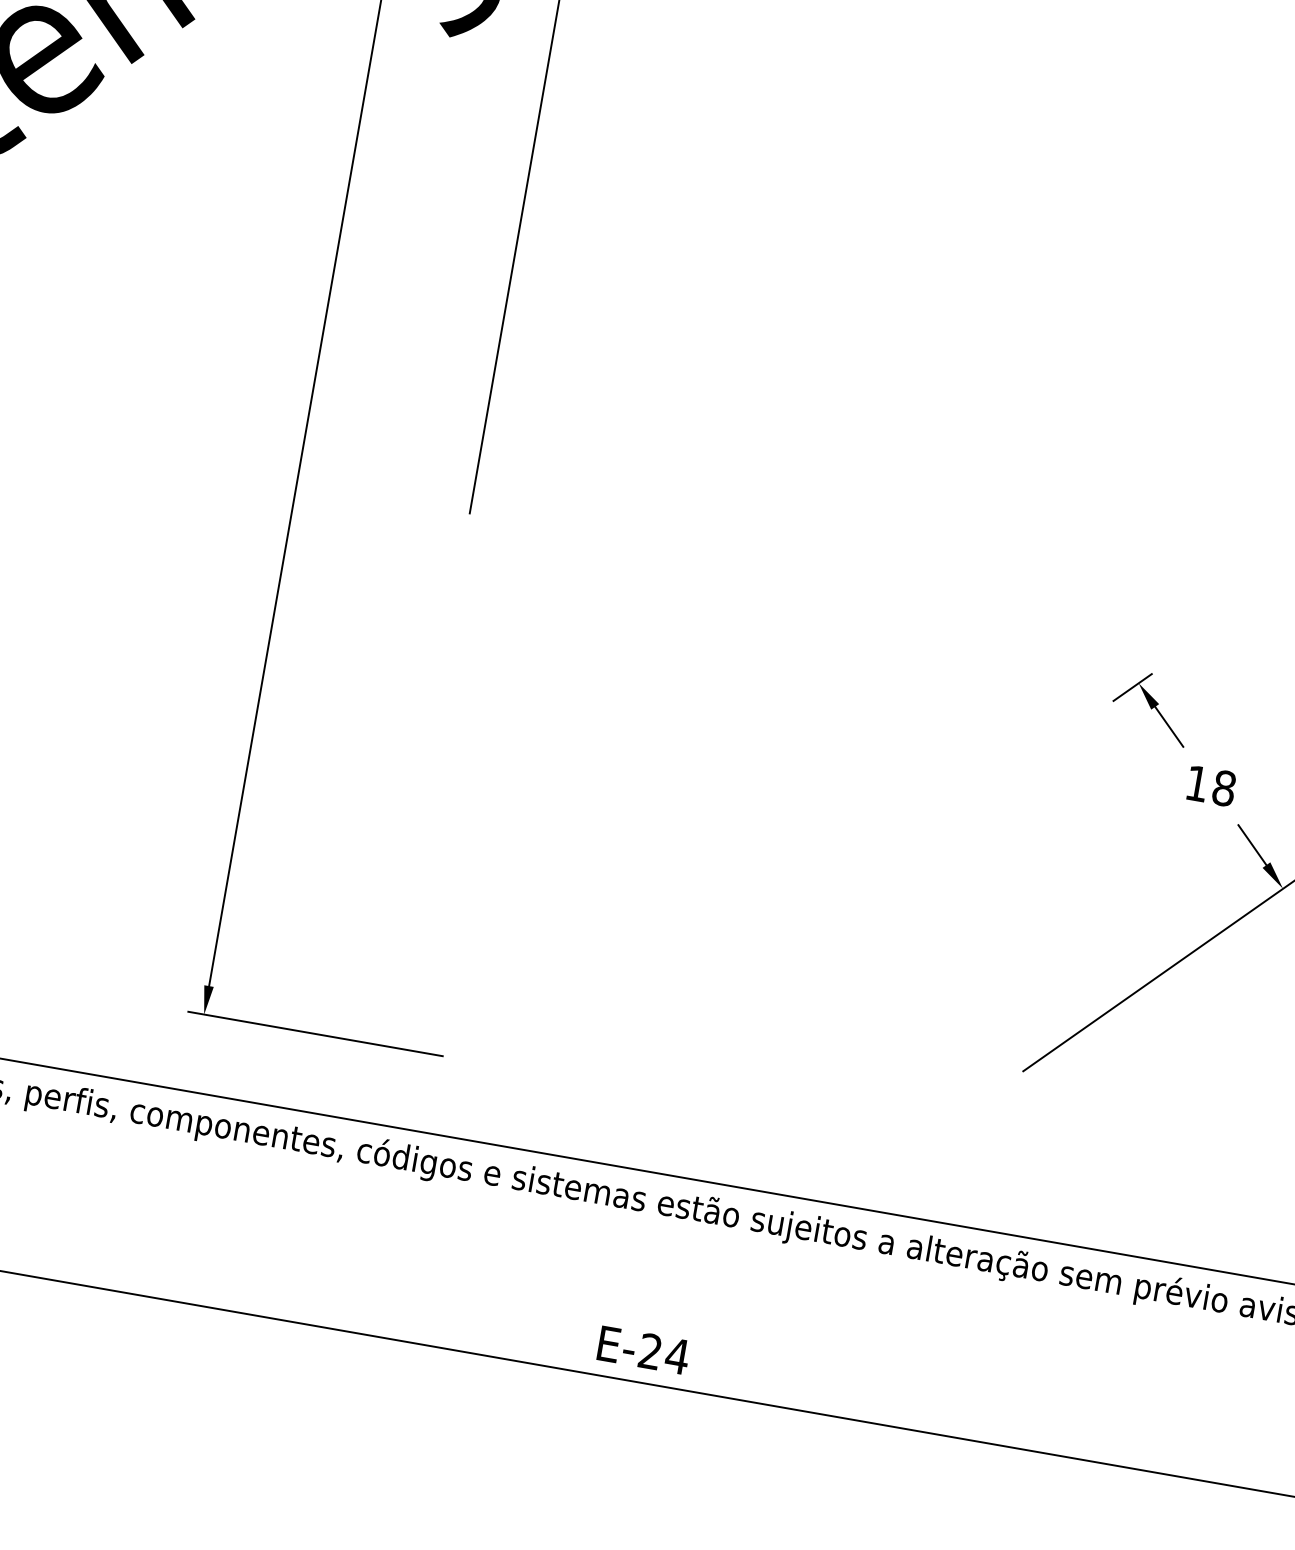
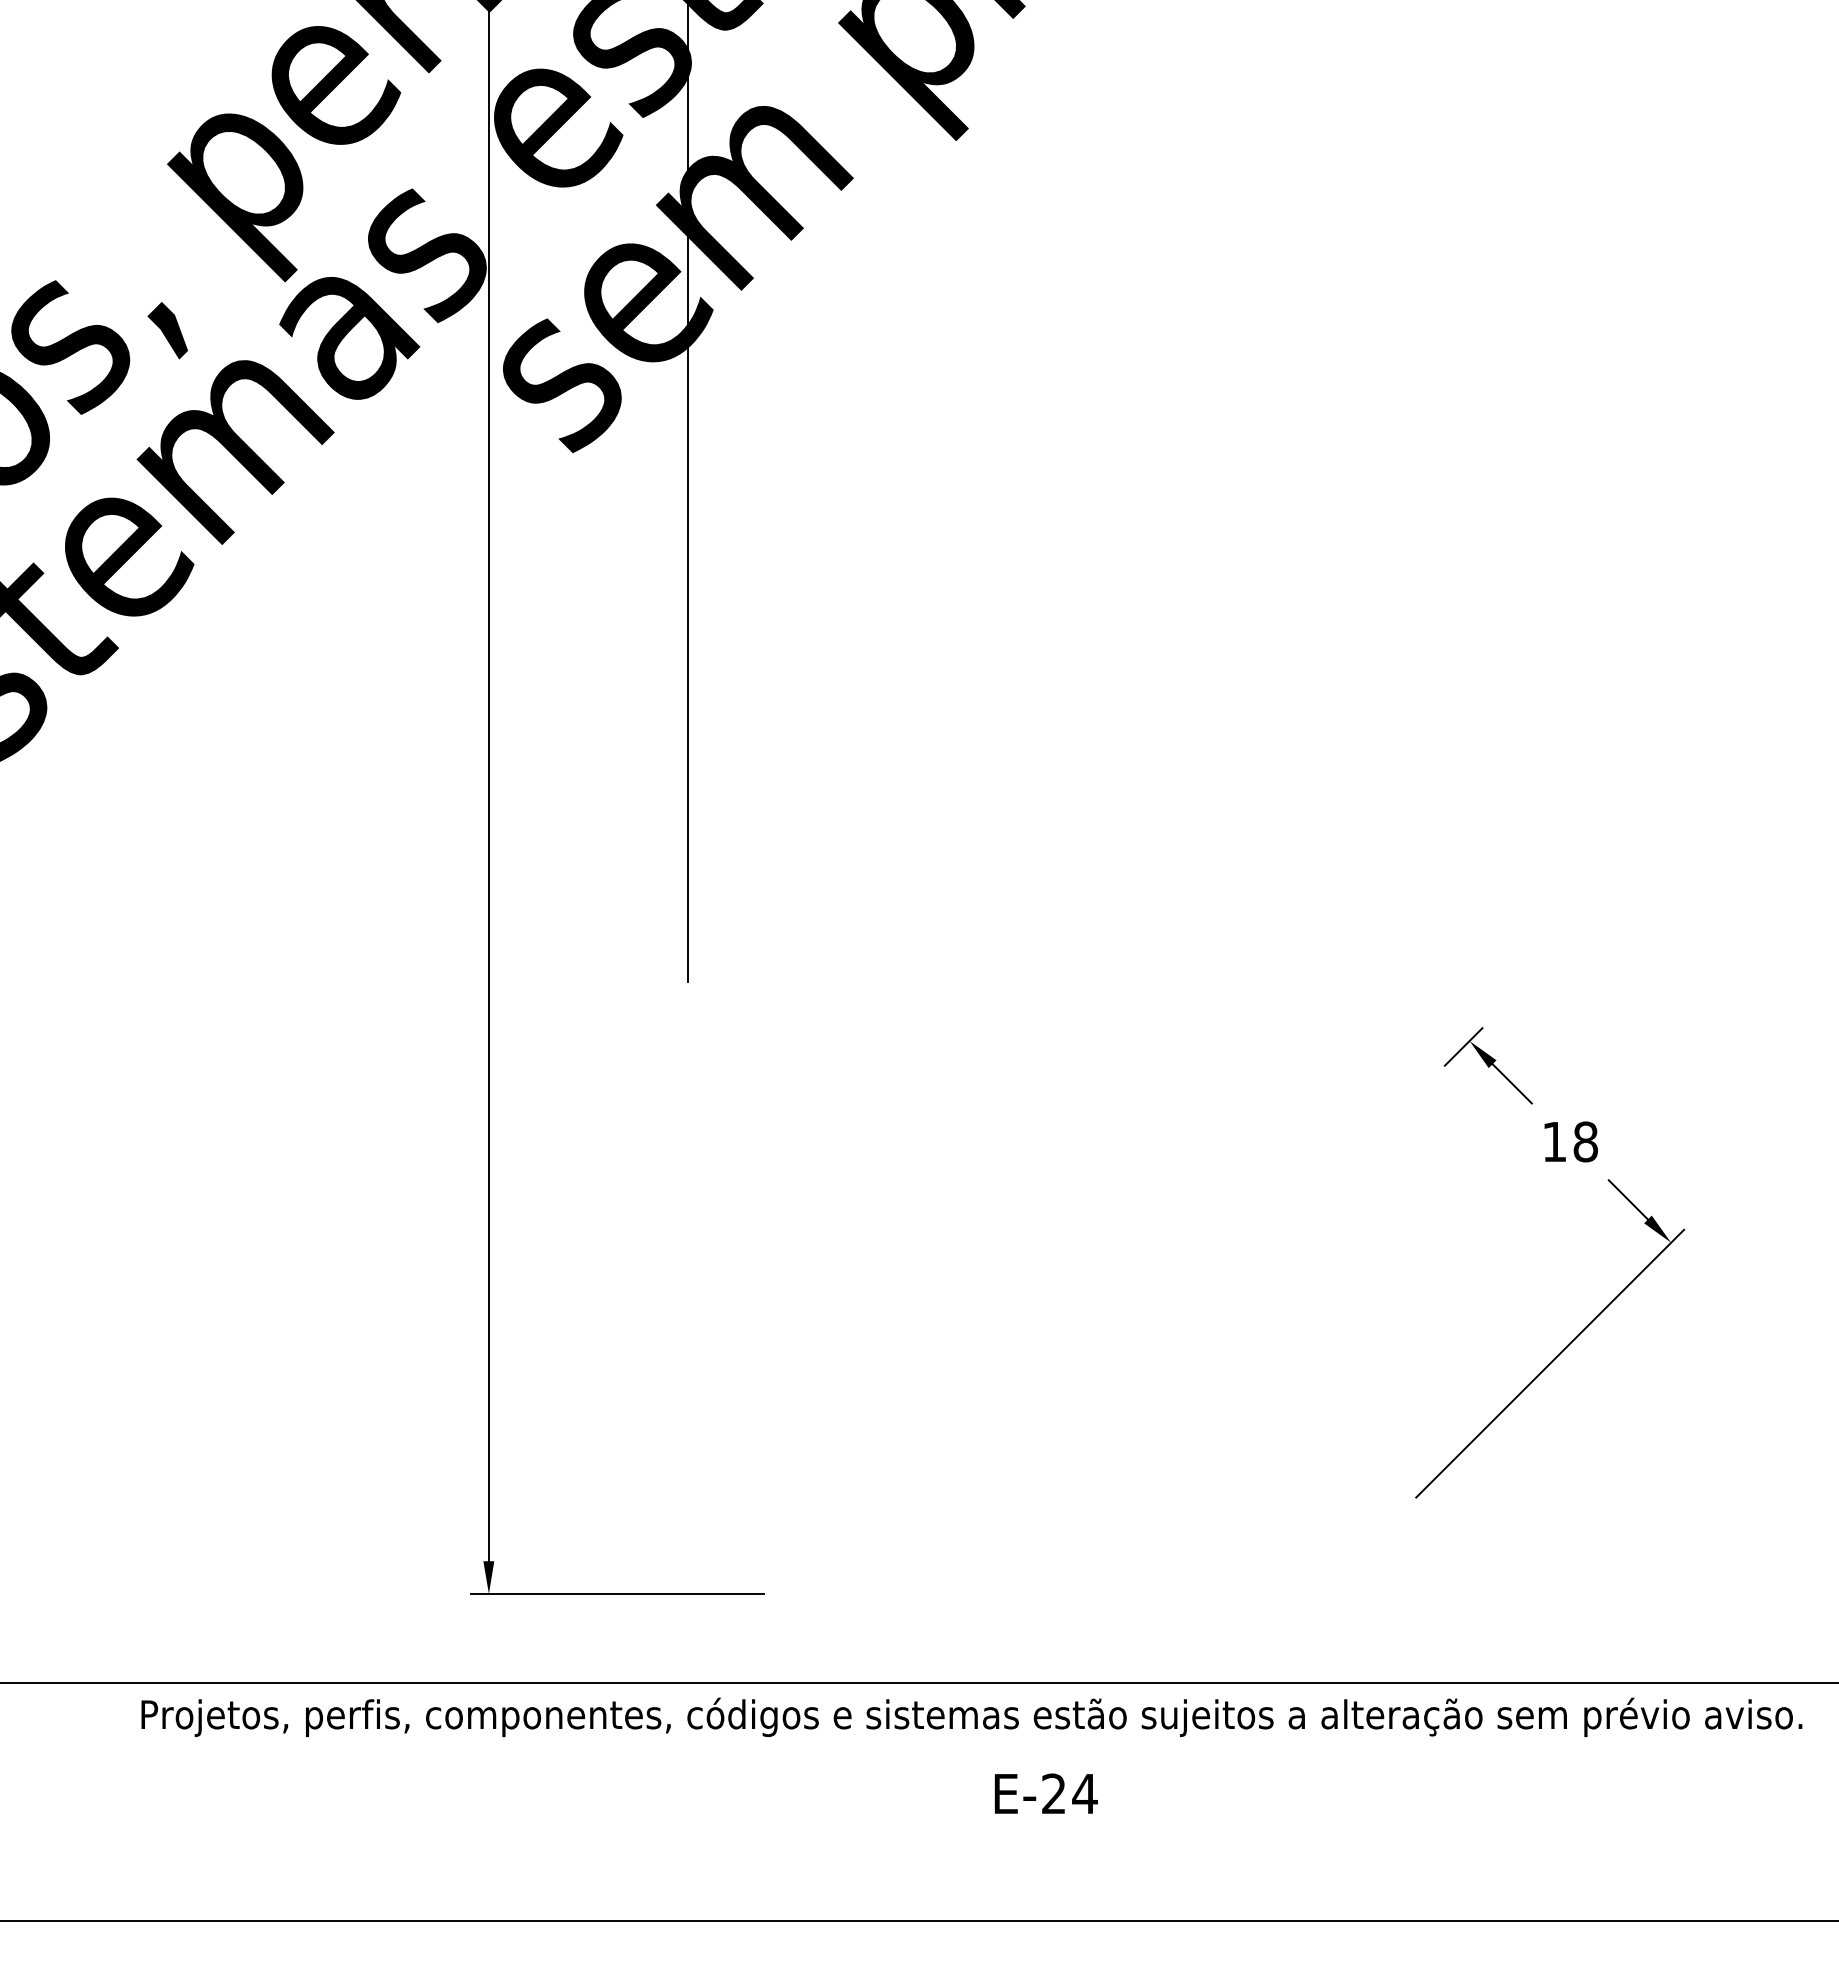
text: (643, 1349) -> (1045, 1793), moved

